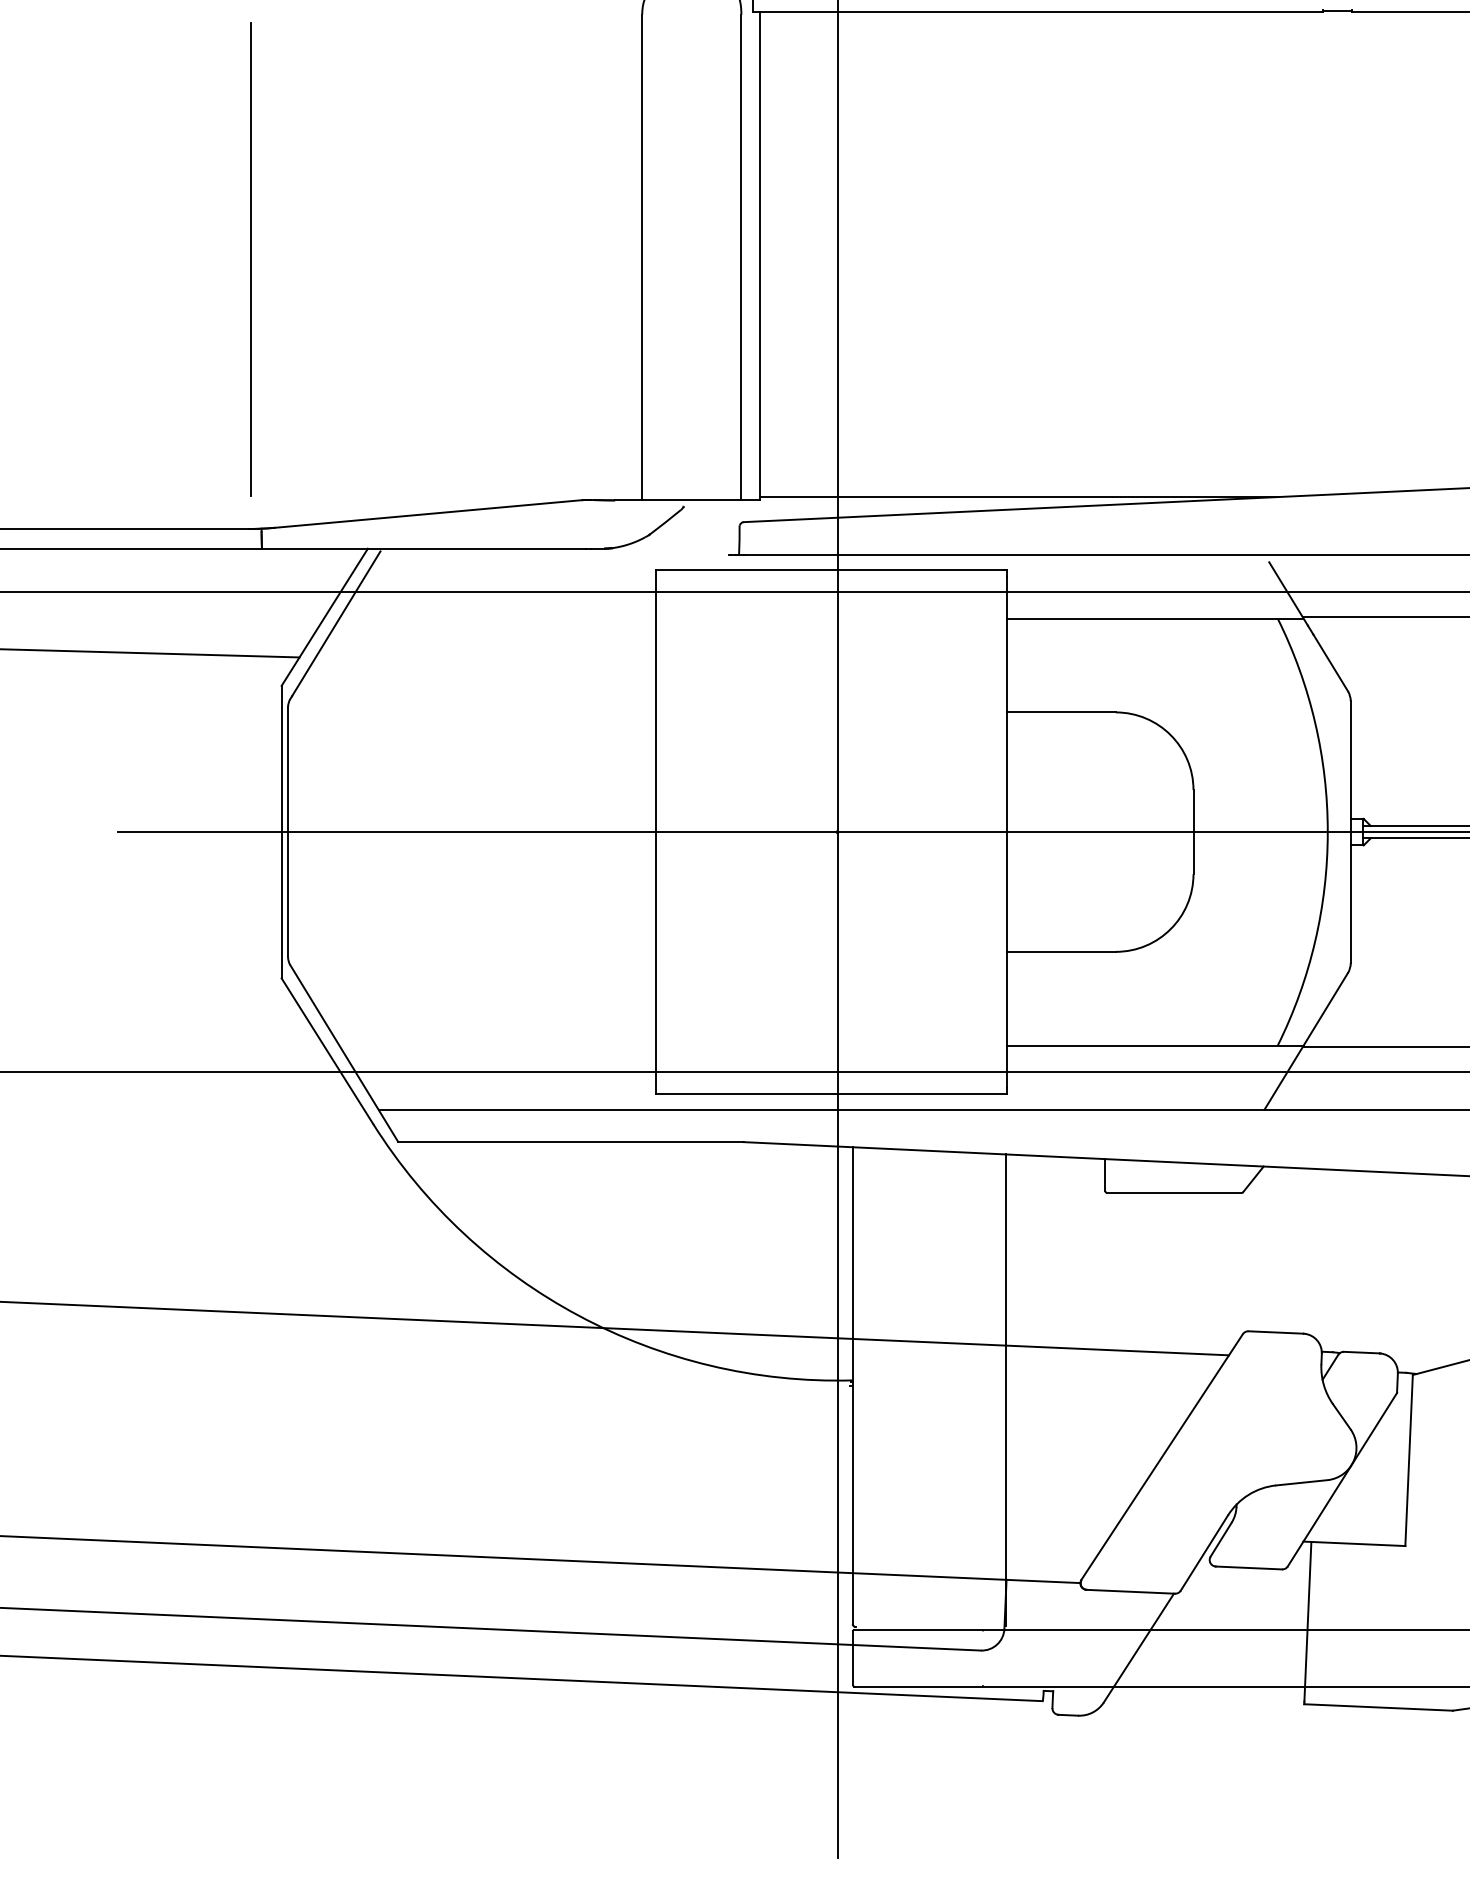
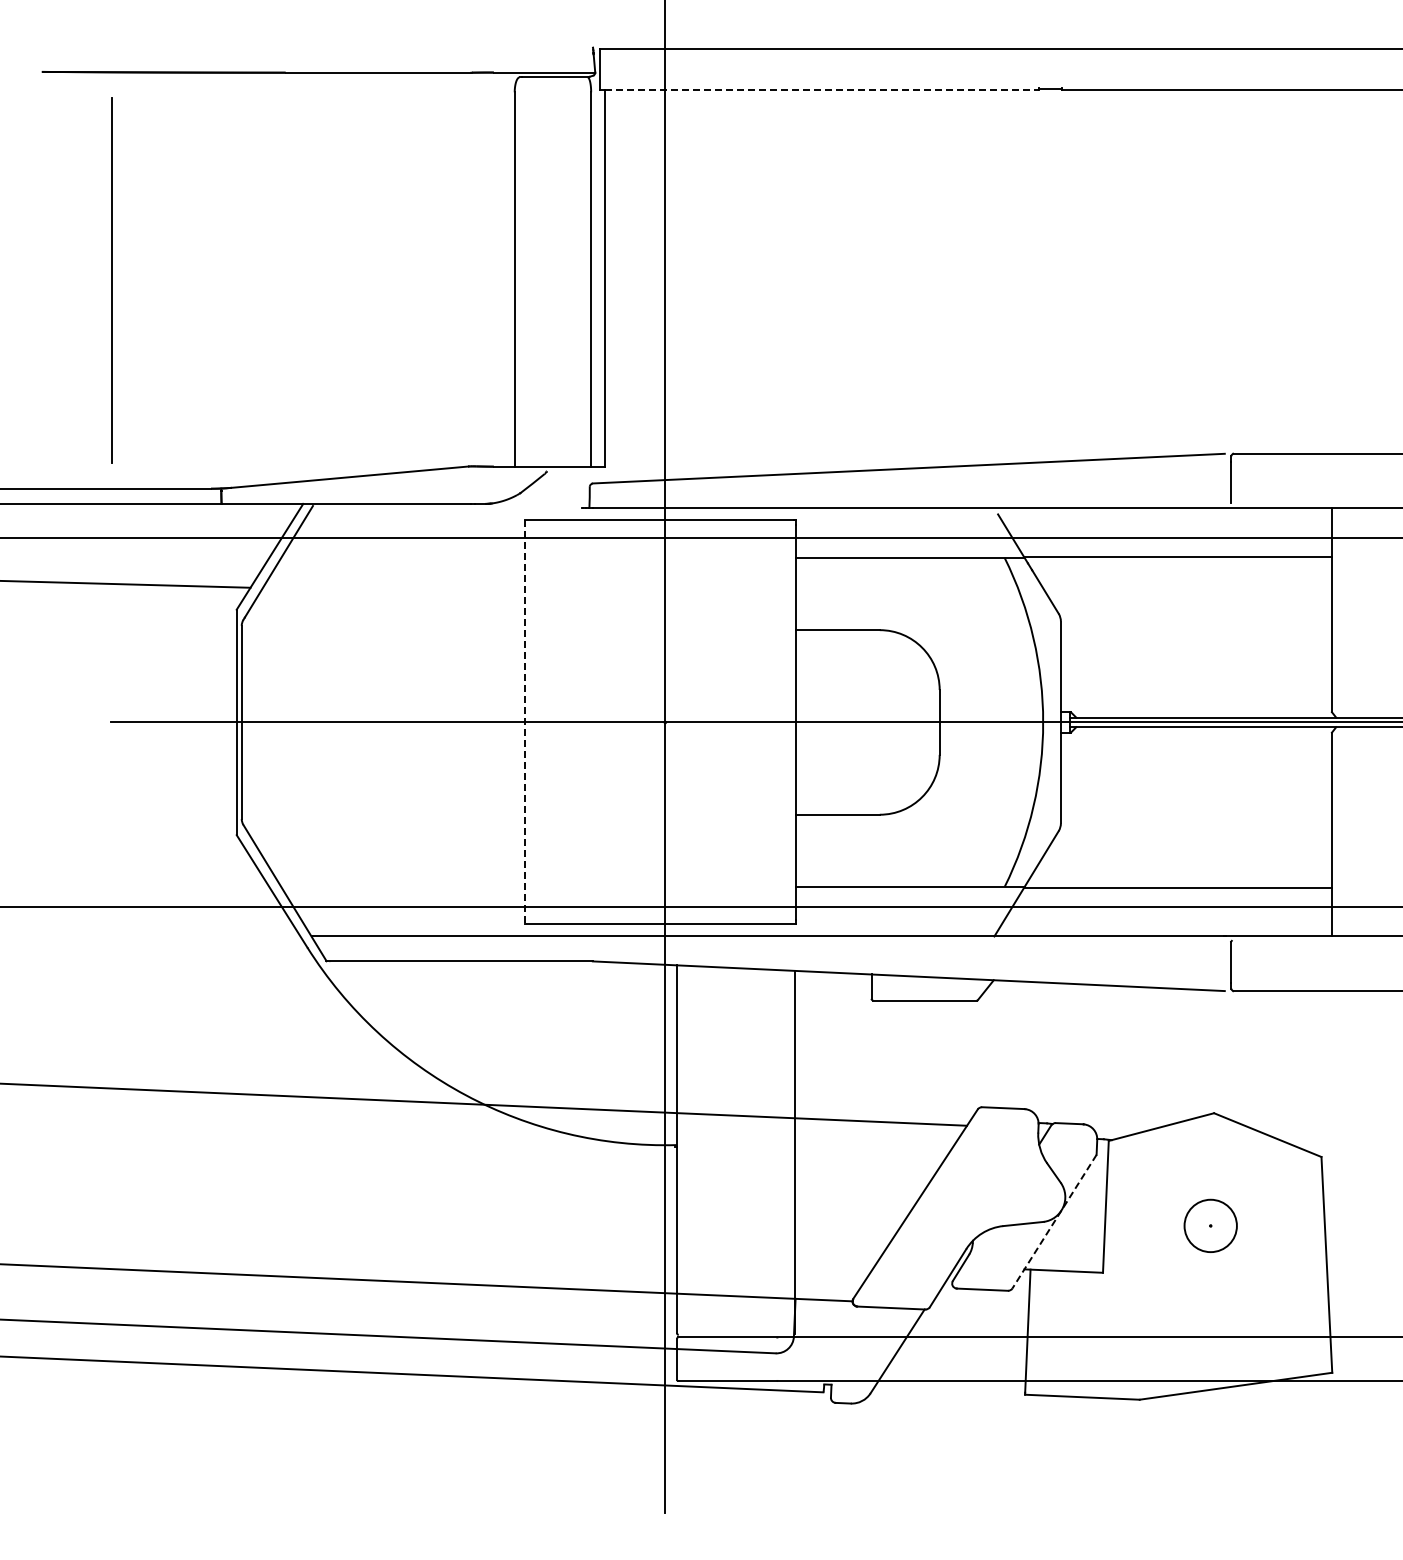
line: (1041, 11) -> (822, 89), solid -> dashed
line: (250, 258) -> (111, 280), moved
line: (1019, 497) -> (805, 464), removed
line: (656, 832) -> (525, 722), solid -> dashed
line: (1342, 1480) -> (1054, 1222), solid -> dashed

